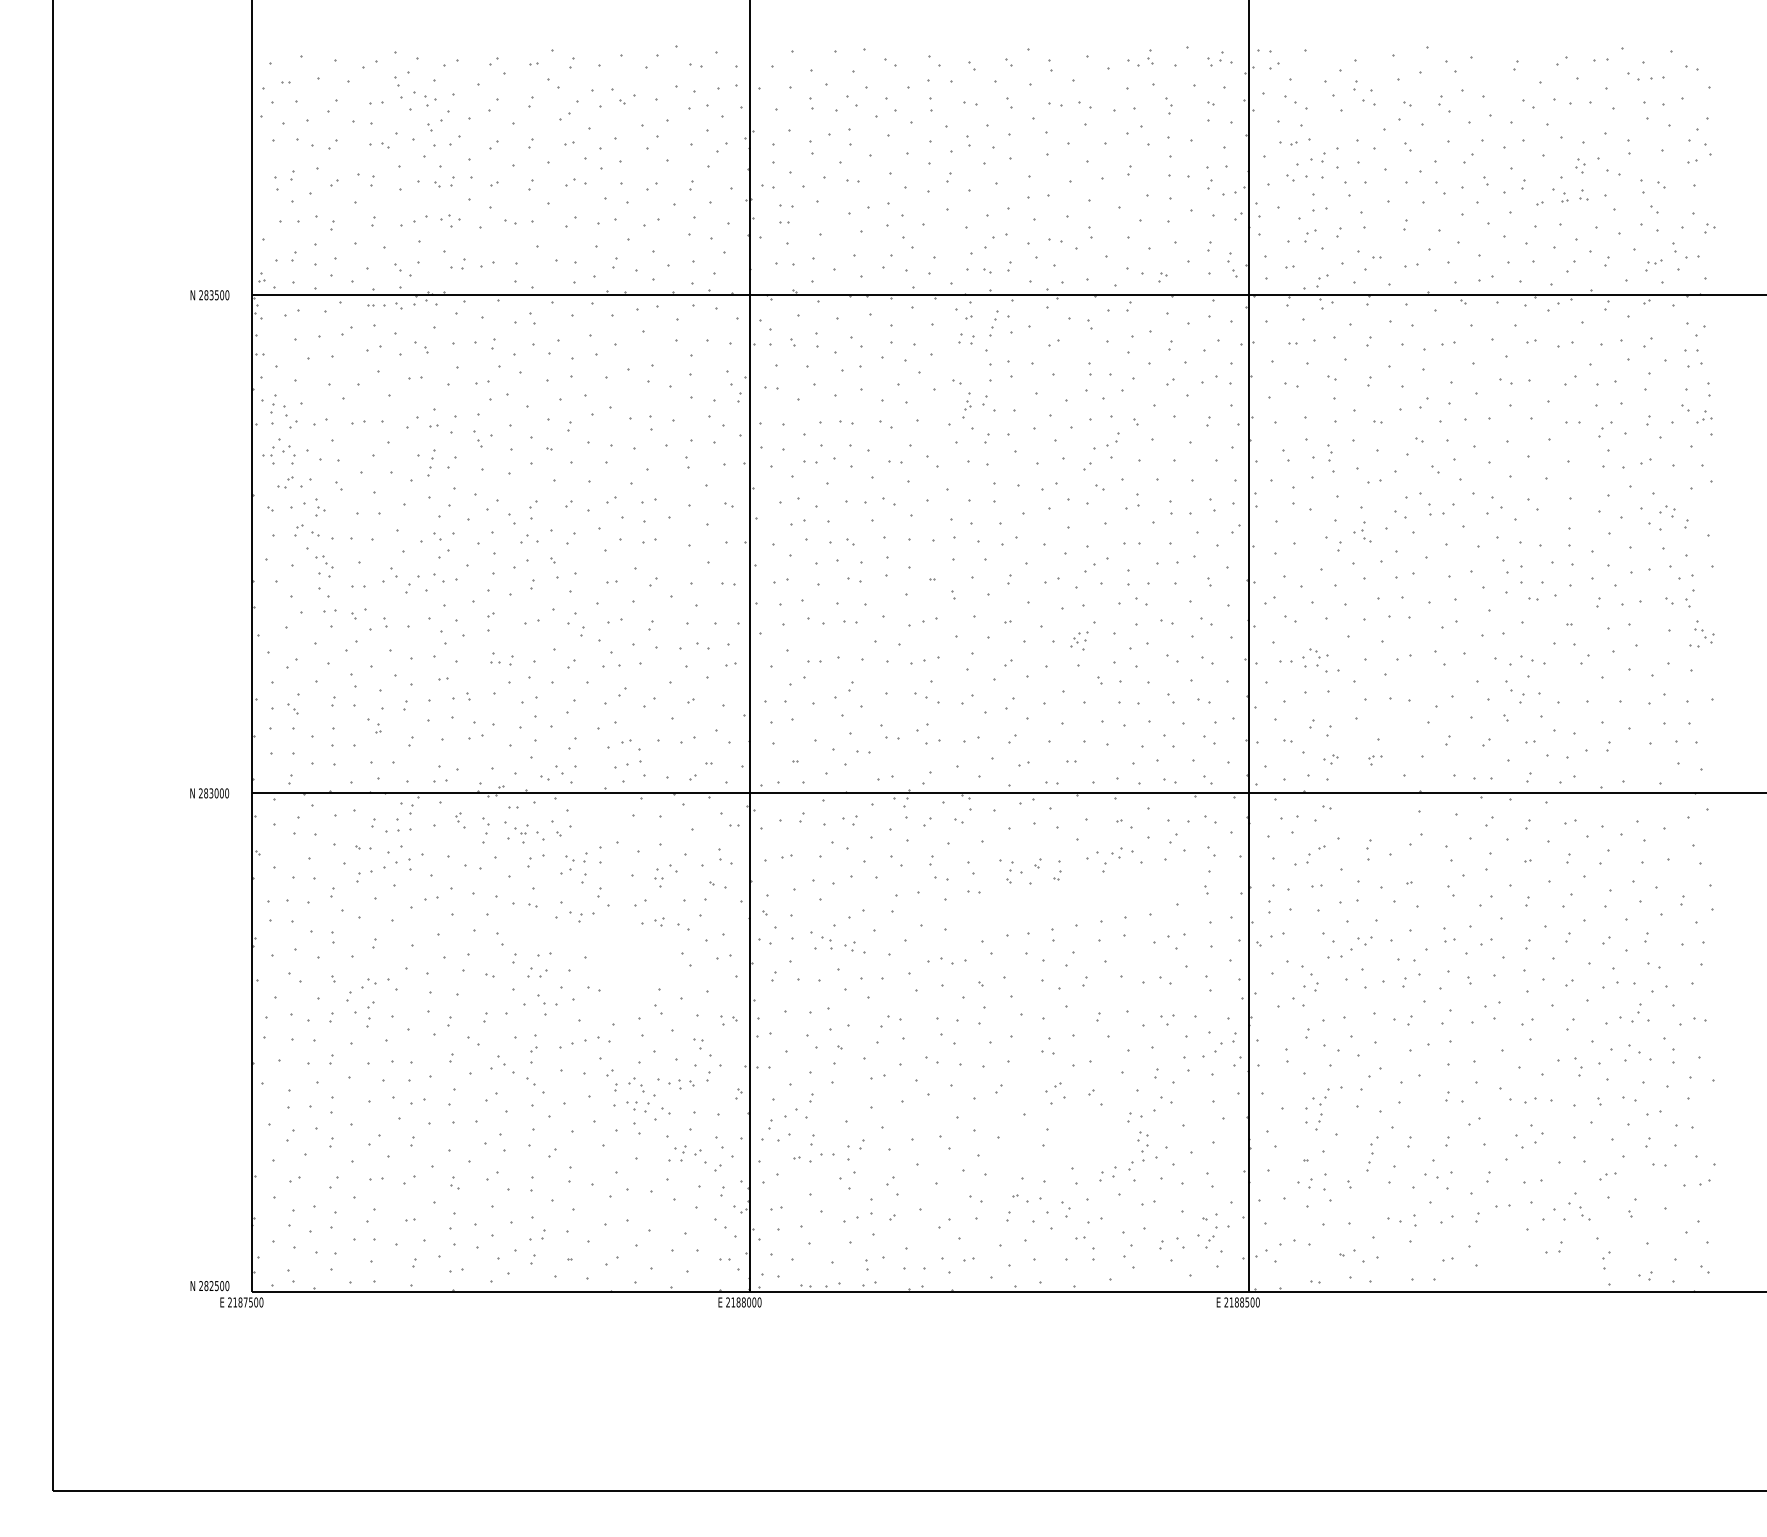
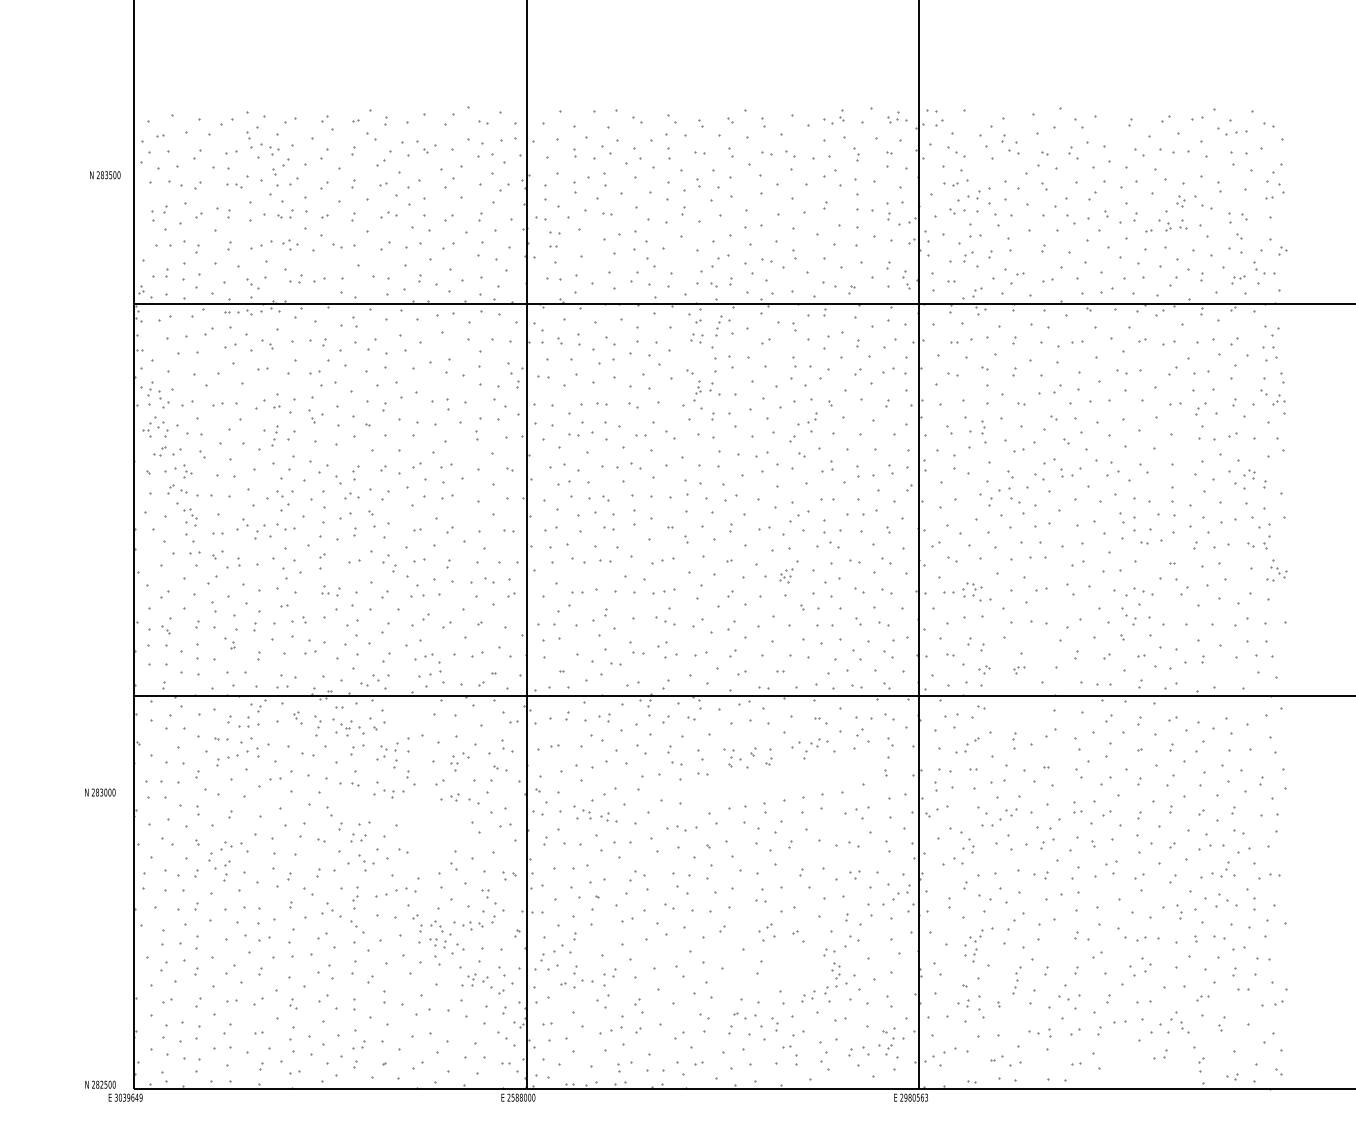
text: (209, 295) -> (104, 175), moved
part: (1362, 531) -> (1009, 489), size x1.6
text: (209, 793) -> (100, 792), moved
text: (245, 1302) -> (128, 1097), 2187500 -> 3039649
text: (733, 1302) -> (513, 1097), 2188000 -> 2588000
text: (1244, 1302) -> (916, 1097), 2188500 -> 2980563

